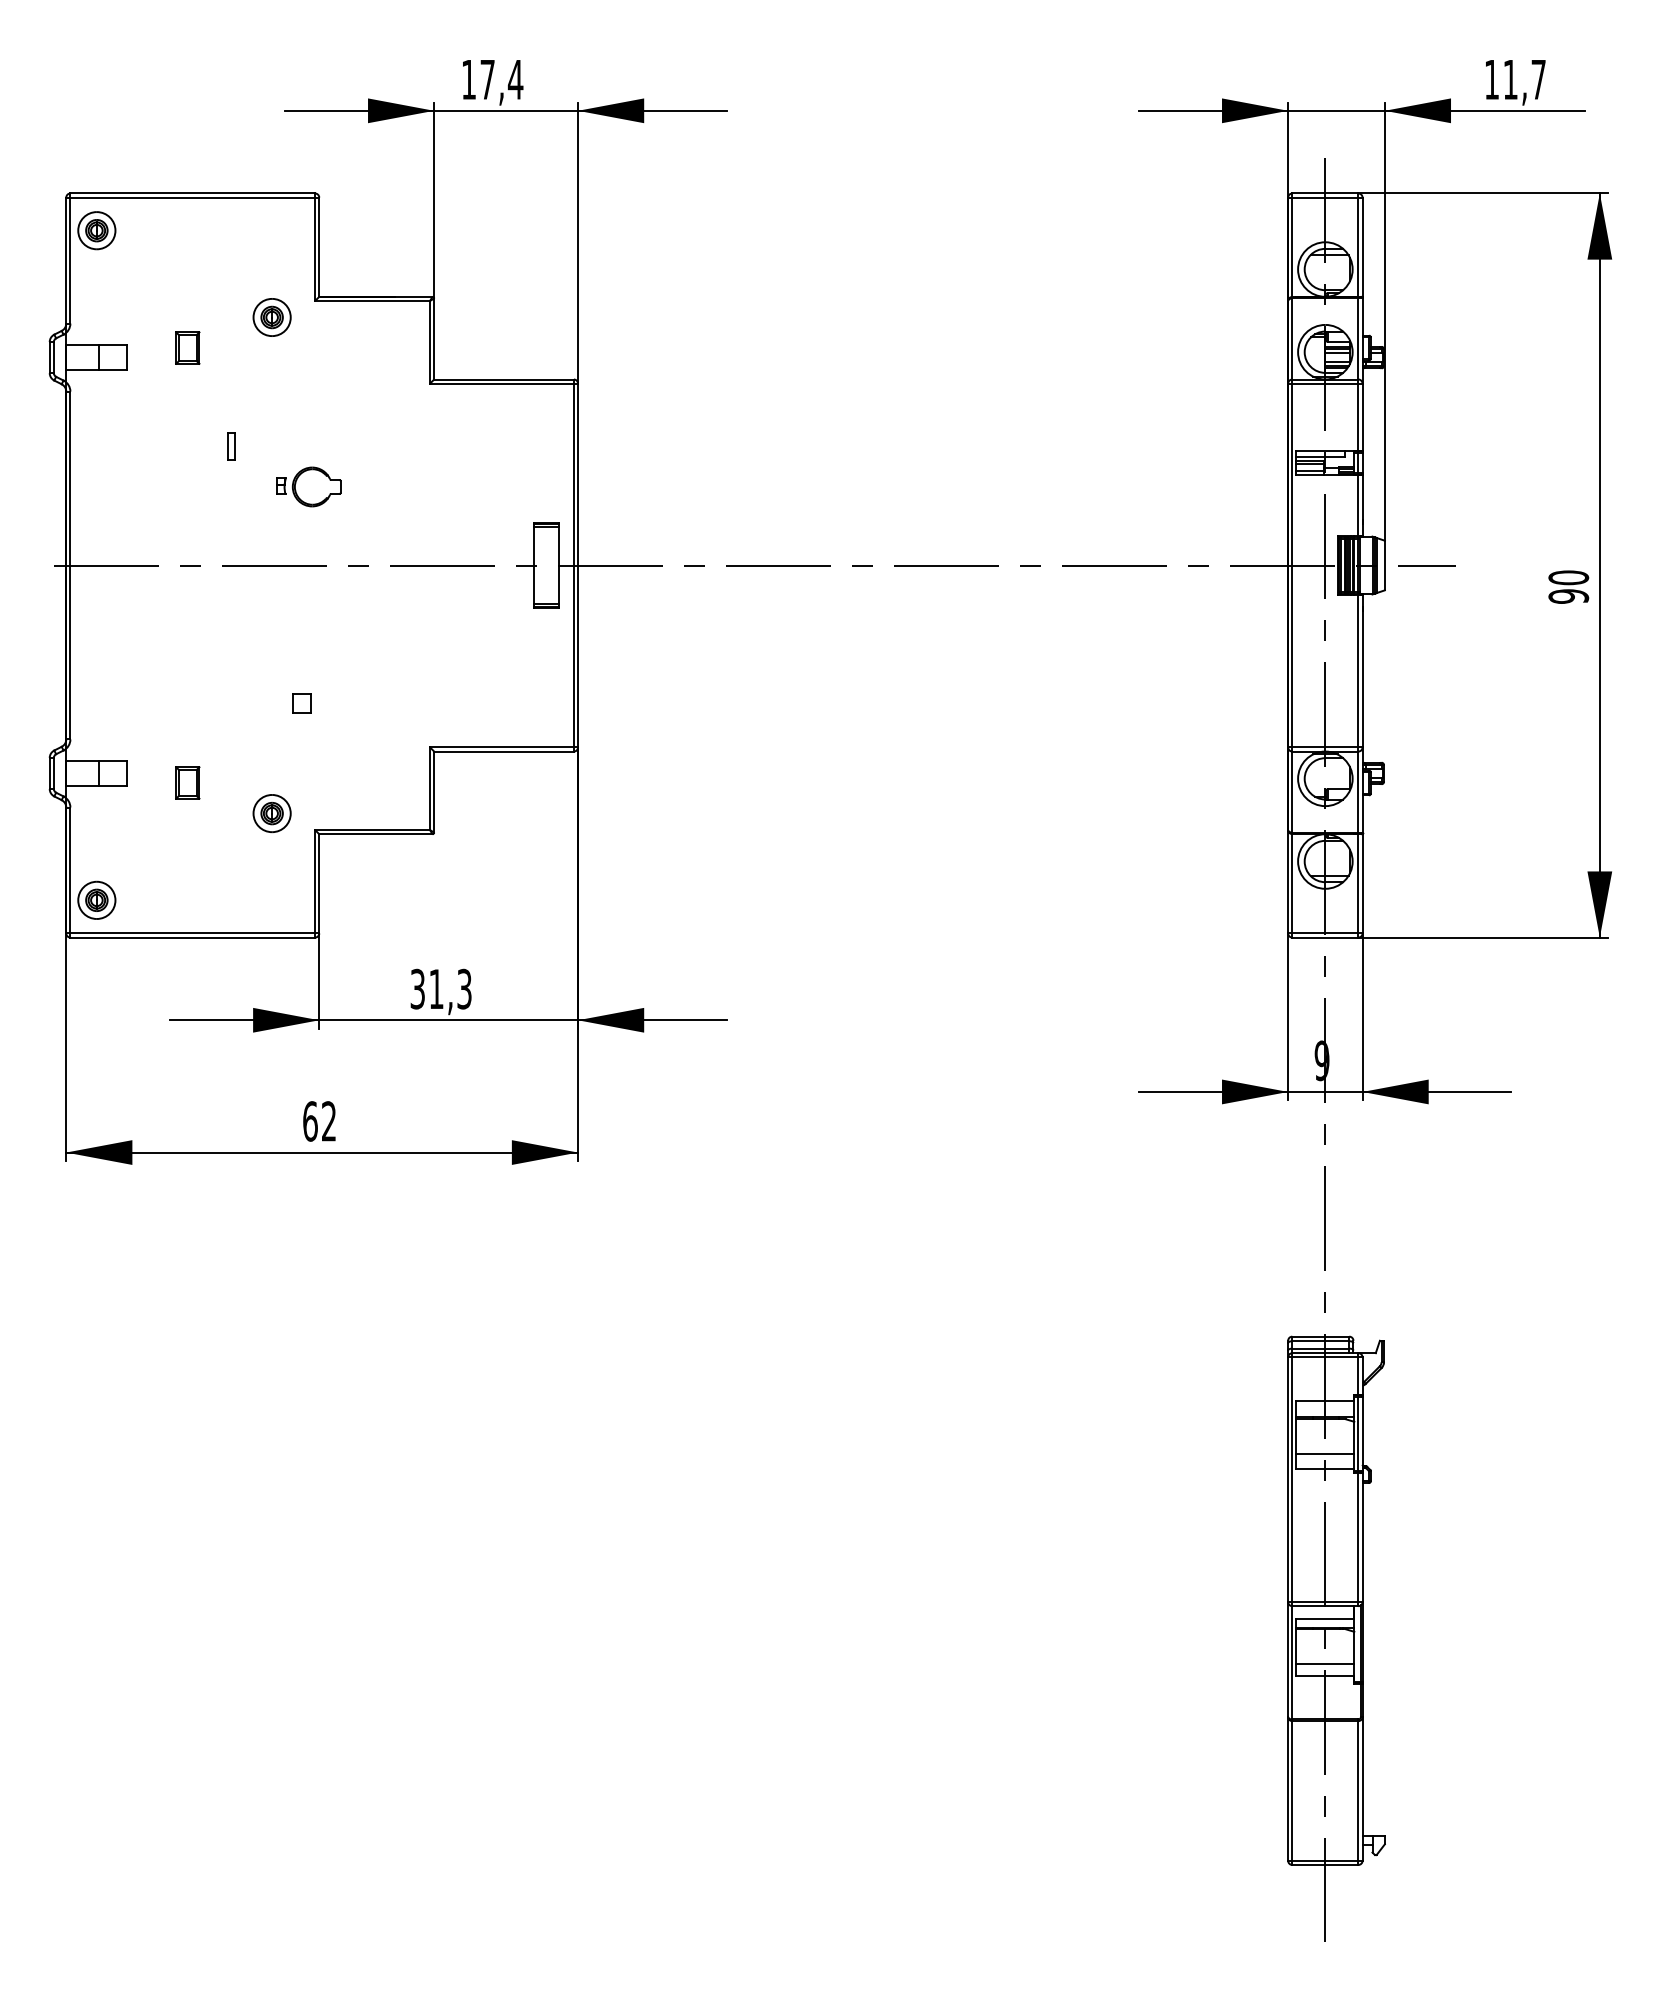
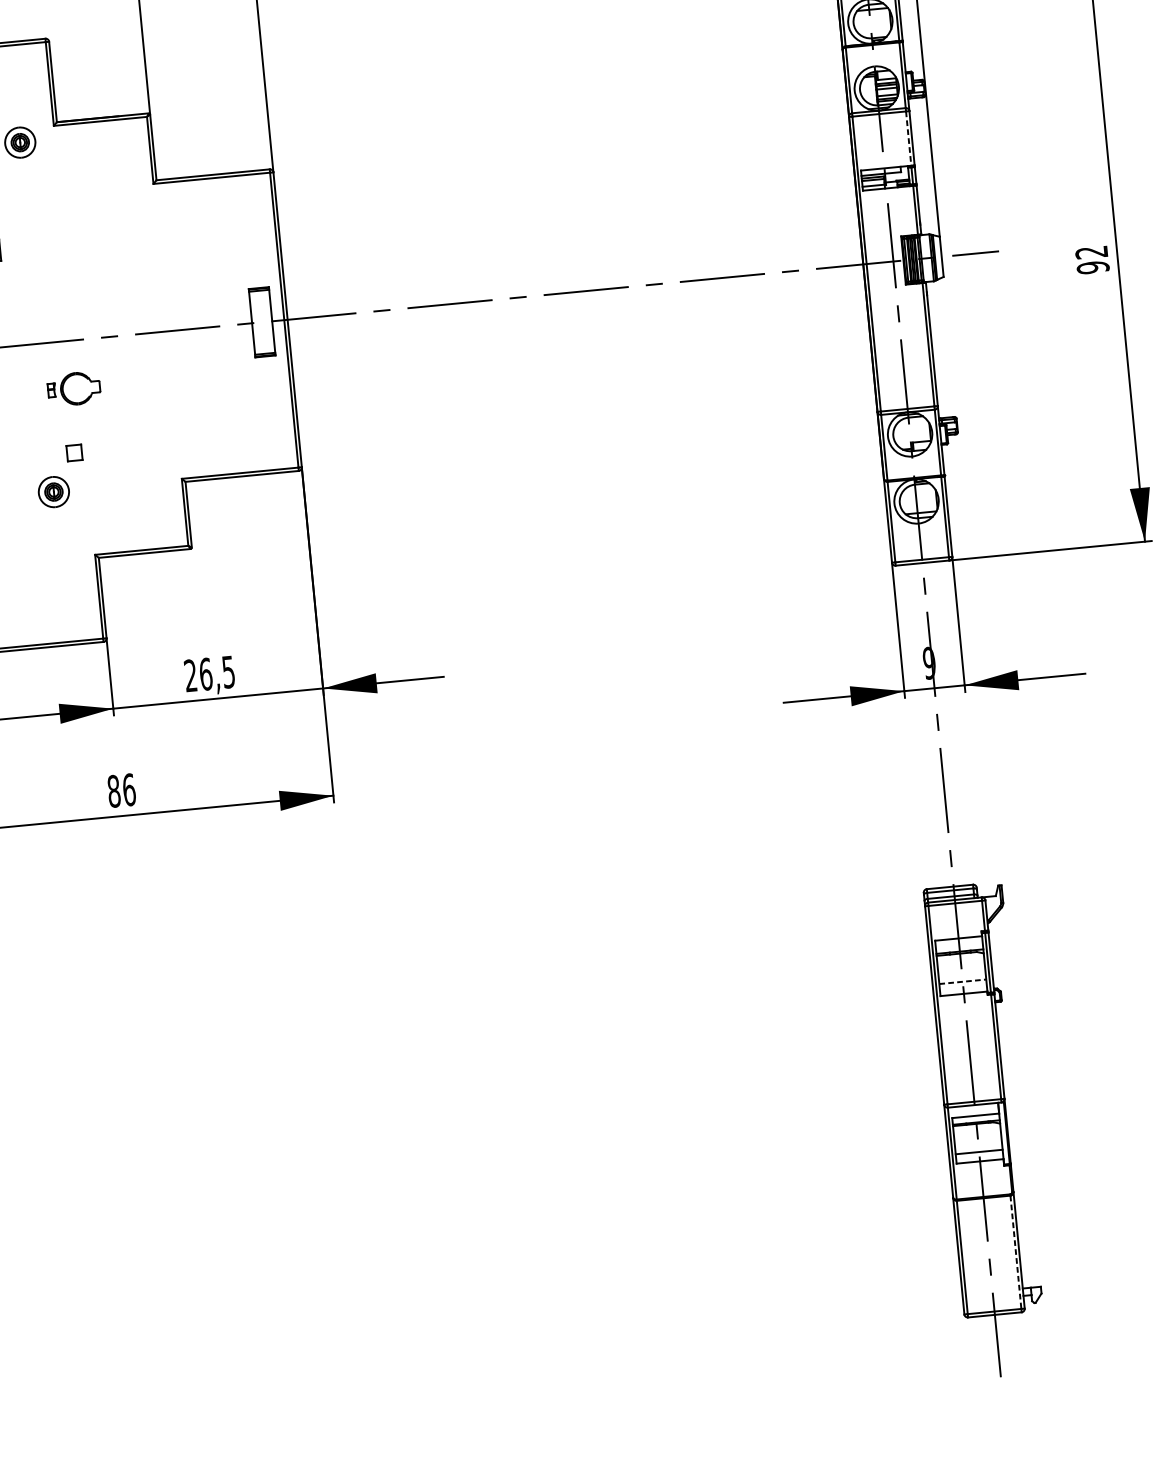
line: (1358, 417) -> (908, 138), solid -> dashed
part: (308, 486) -> (73, 388), moved
text: (1568, 577) -> (1091, 252), 90 -> 92
part: (271, 813) -> (53, 492), moved
text: (440, 988) -> (209, 673), 31,3 -> 26,5
text: (319, 1121) -> (121, 790), 62 -> 86
line: (1325, 1454) -> (962, 982), solid -> dashed
line: (1358, 1790) -> (1015, 1251), solid -> dashed

